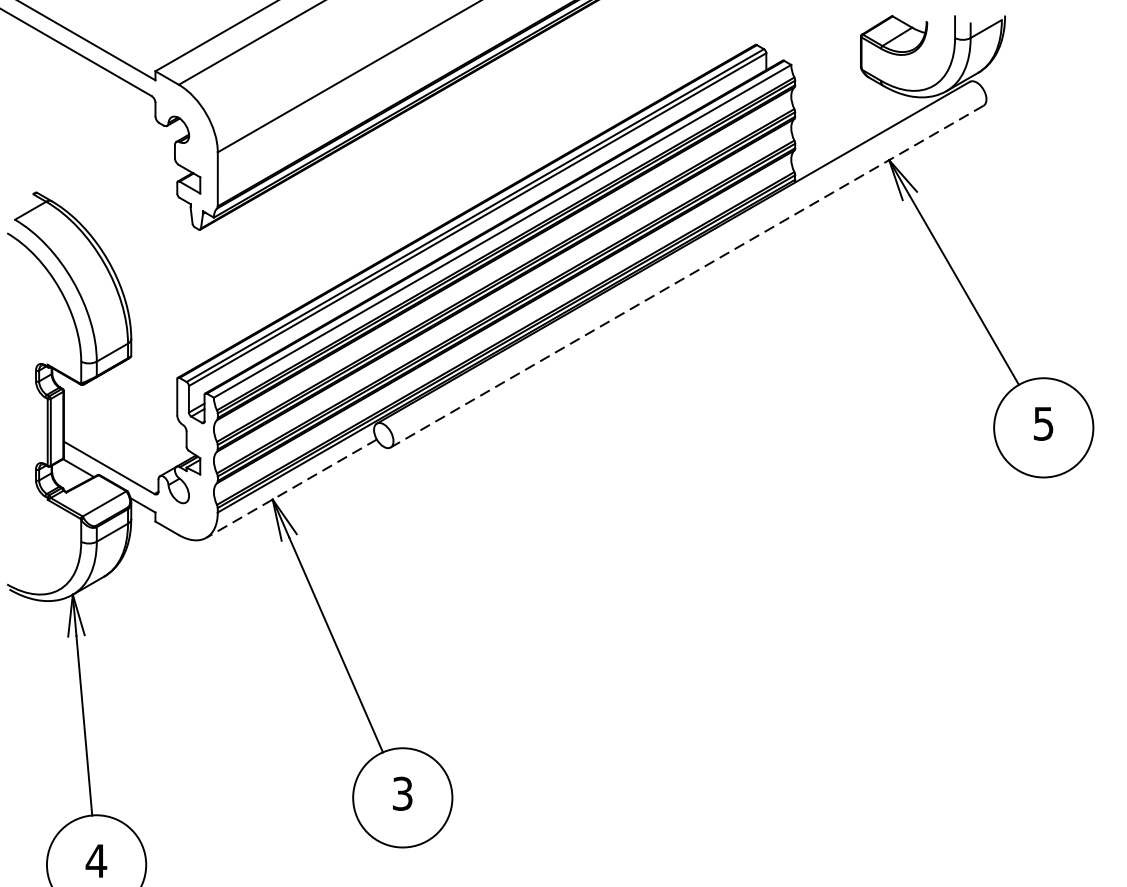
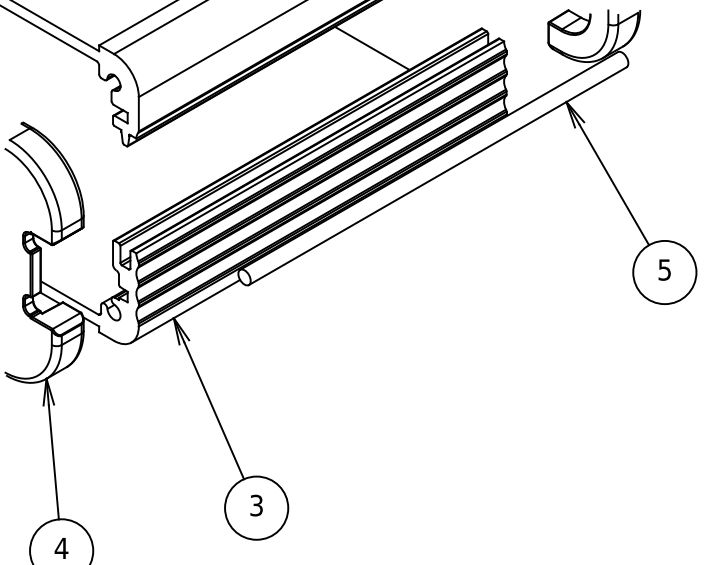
line: (583, 74) -> (371, 47), added
line: (686, 277) -> (437, 176), dashed -> solid
line: (291, 489) -> (185, 311), dashed -> solid

